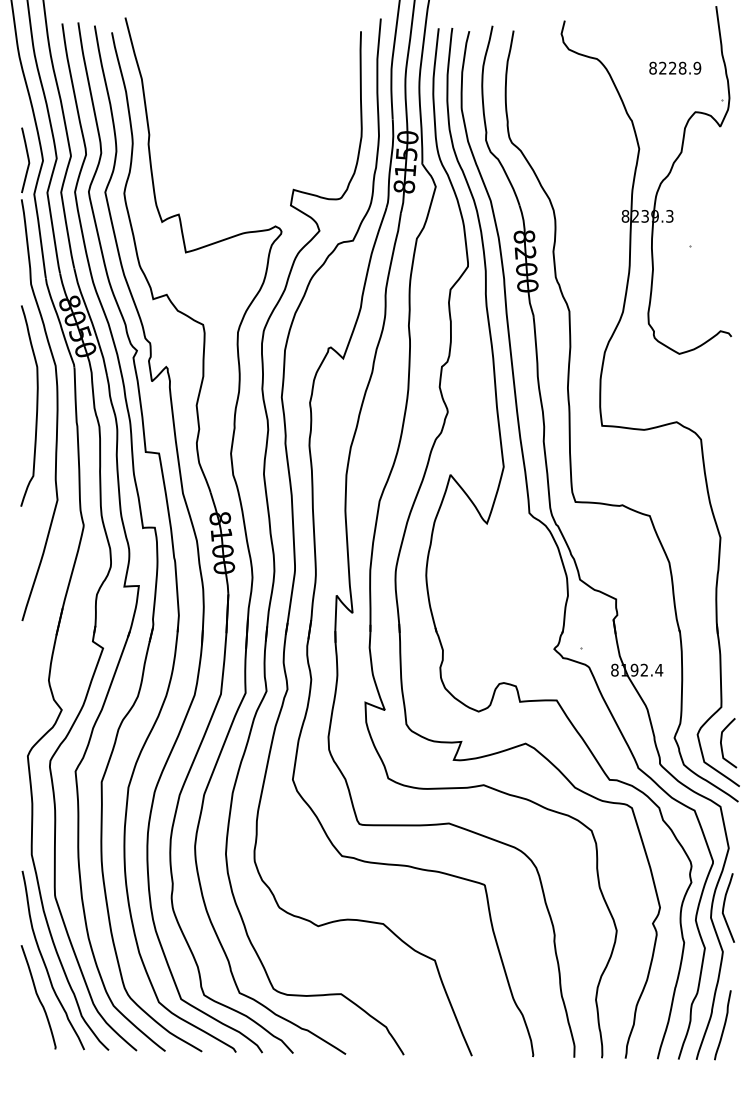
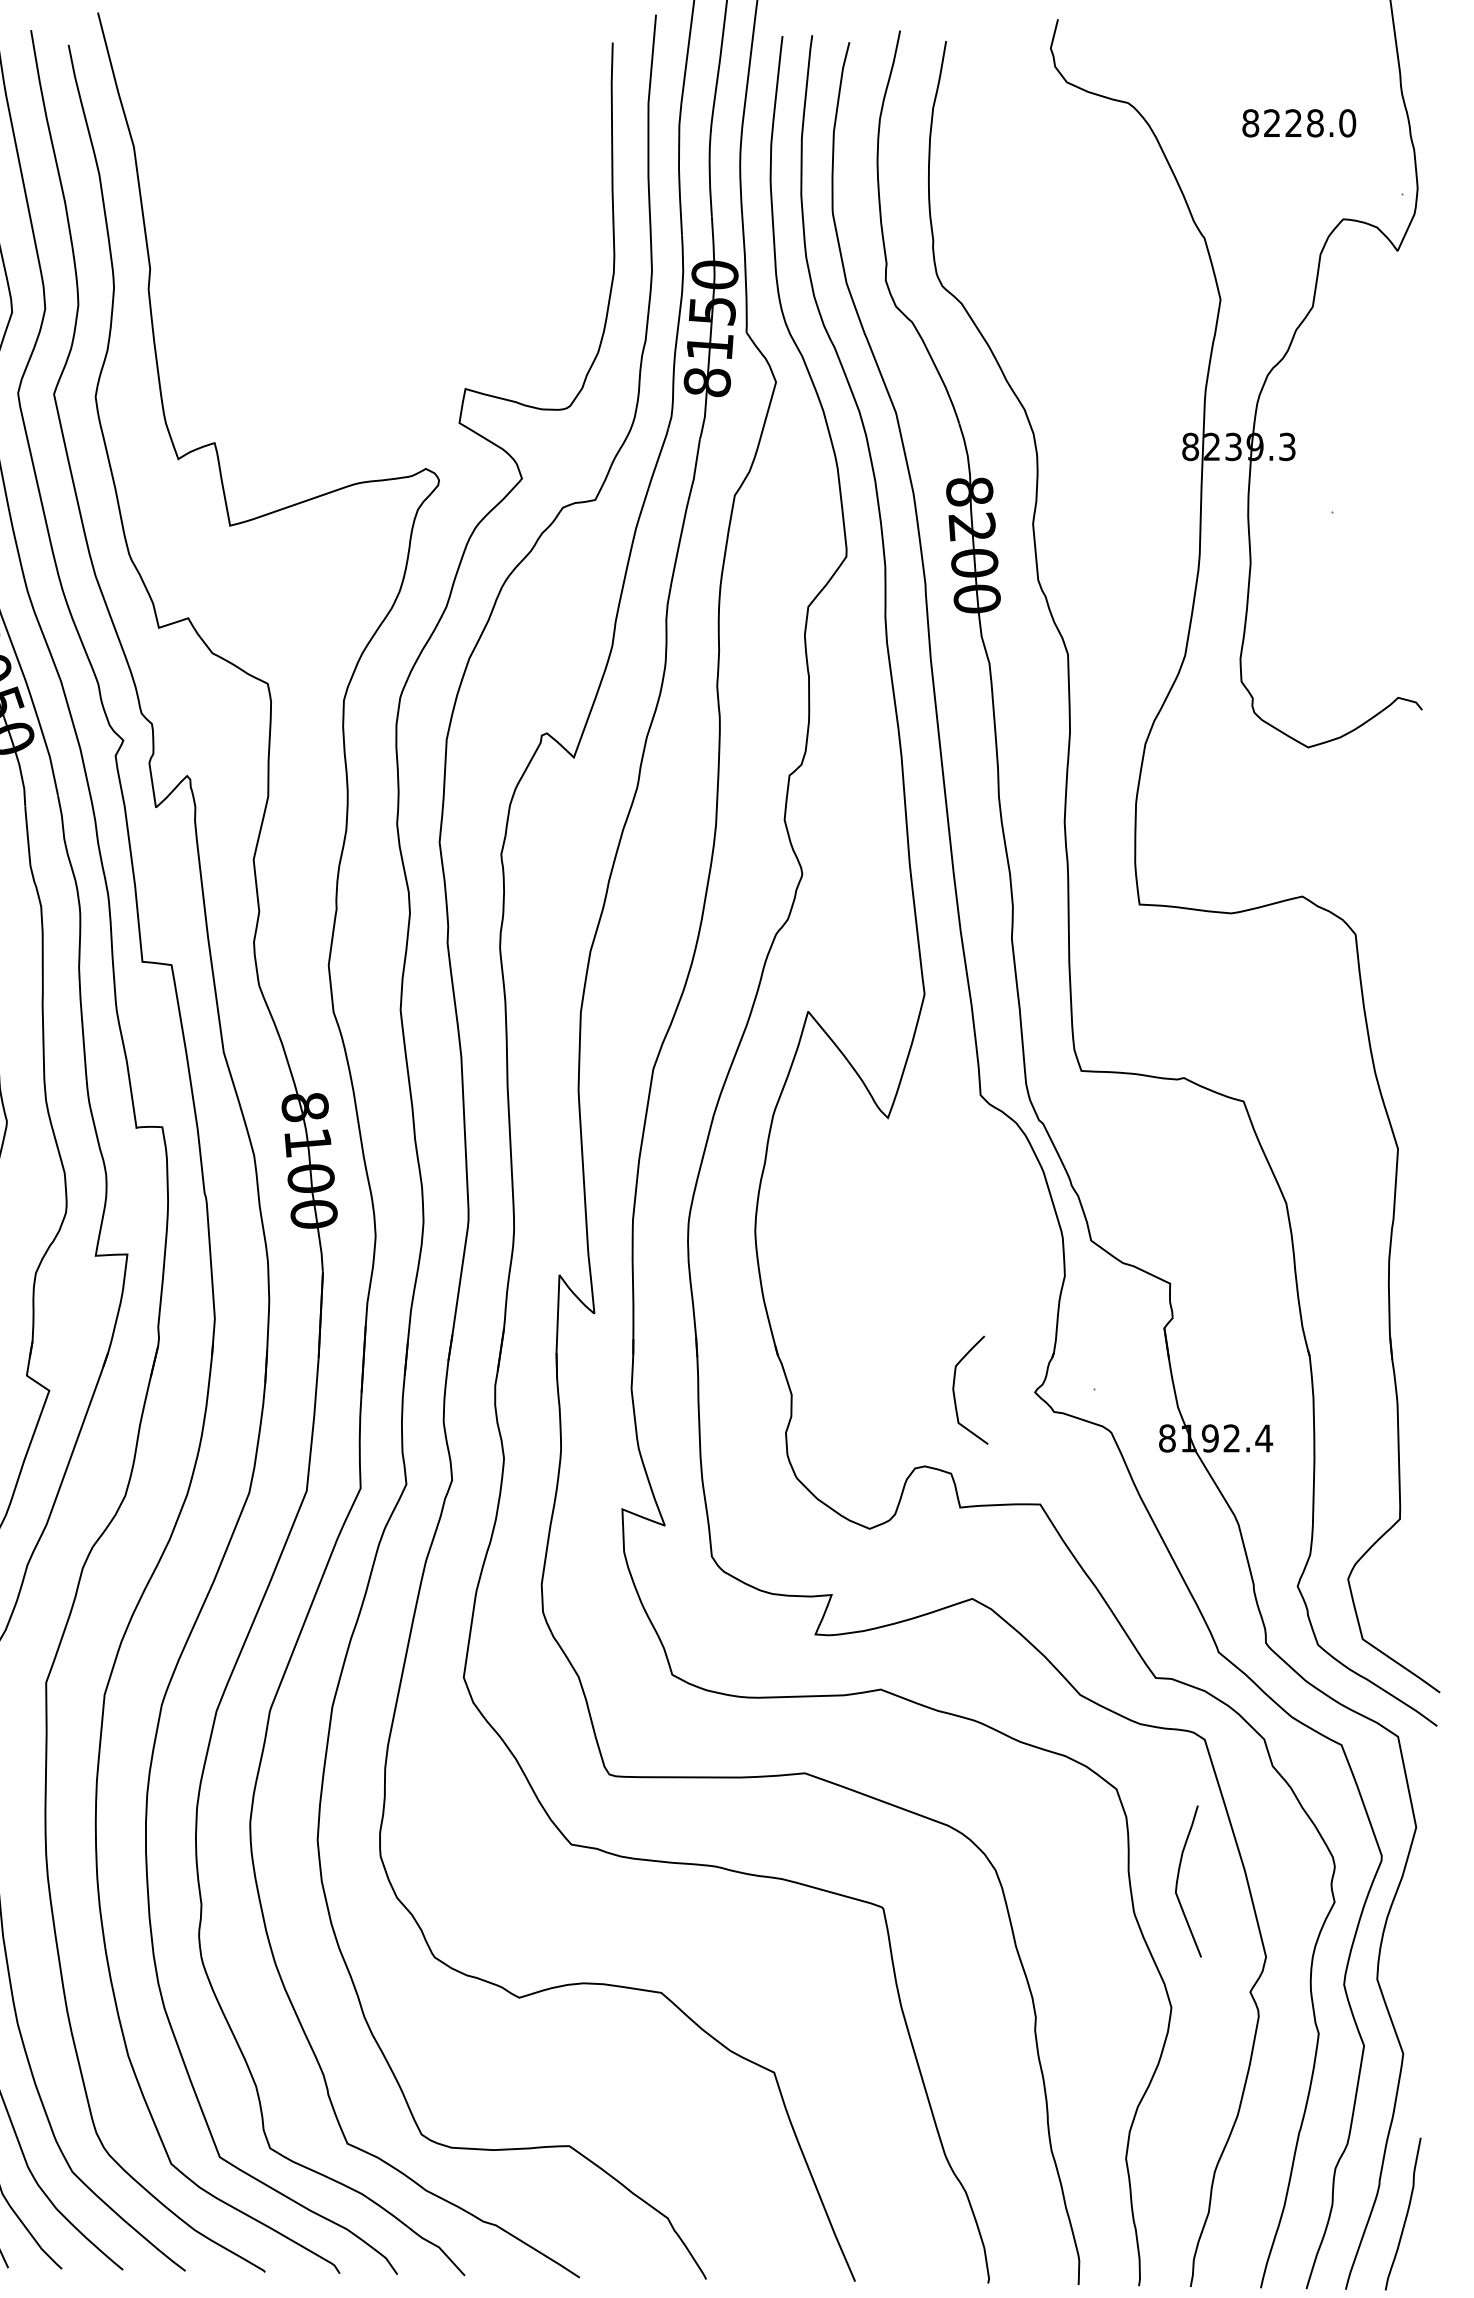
text: (697, 68) -> (1347, 123), 8228.9 -> 8228.0
curve: (722, 744) -> (956, 1393), moved
curve: (724, 907) -> (1179, 1880), moved

